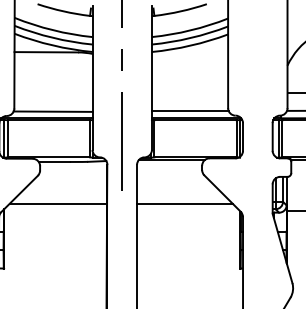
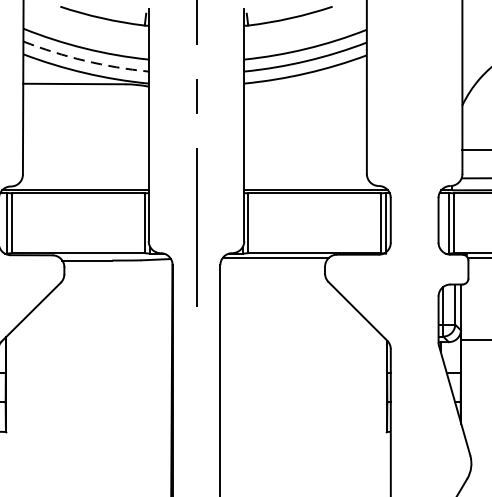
arc: (52, 37) -> (84, 60), solid -> dashed
line: (189, 110) -> (304, 177), removed
line: (52, 111) -> (84, 179), removed
line: (58, 203) -> (93, 327), removed
line: (184, 203) -> (296, 327), removed

